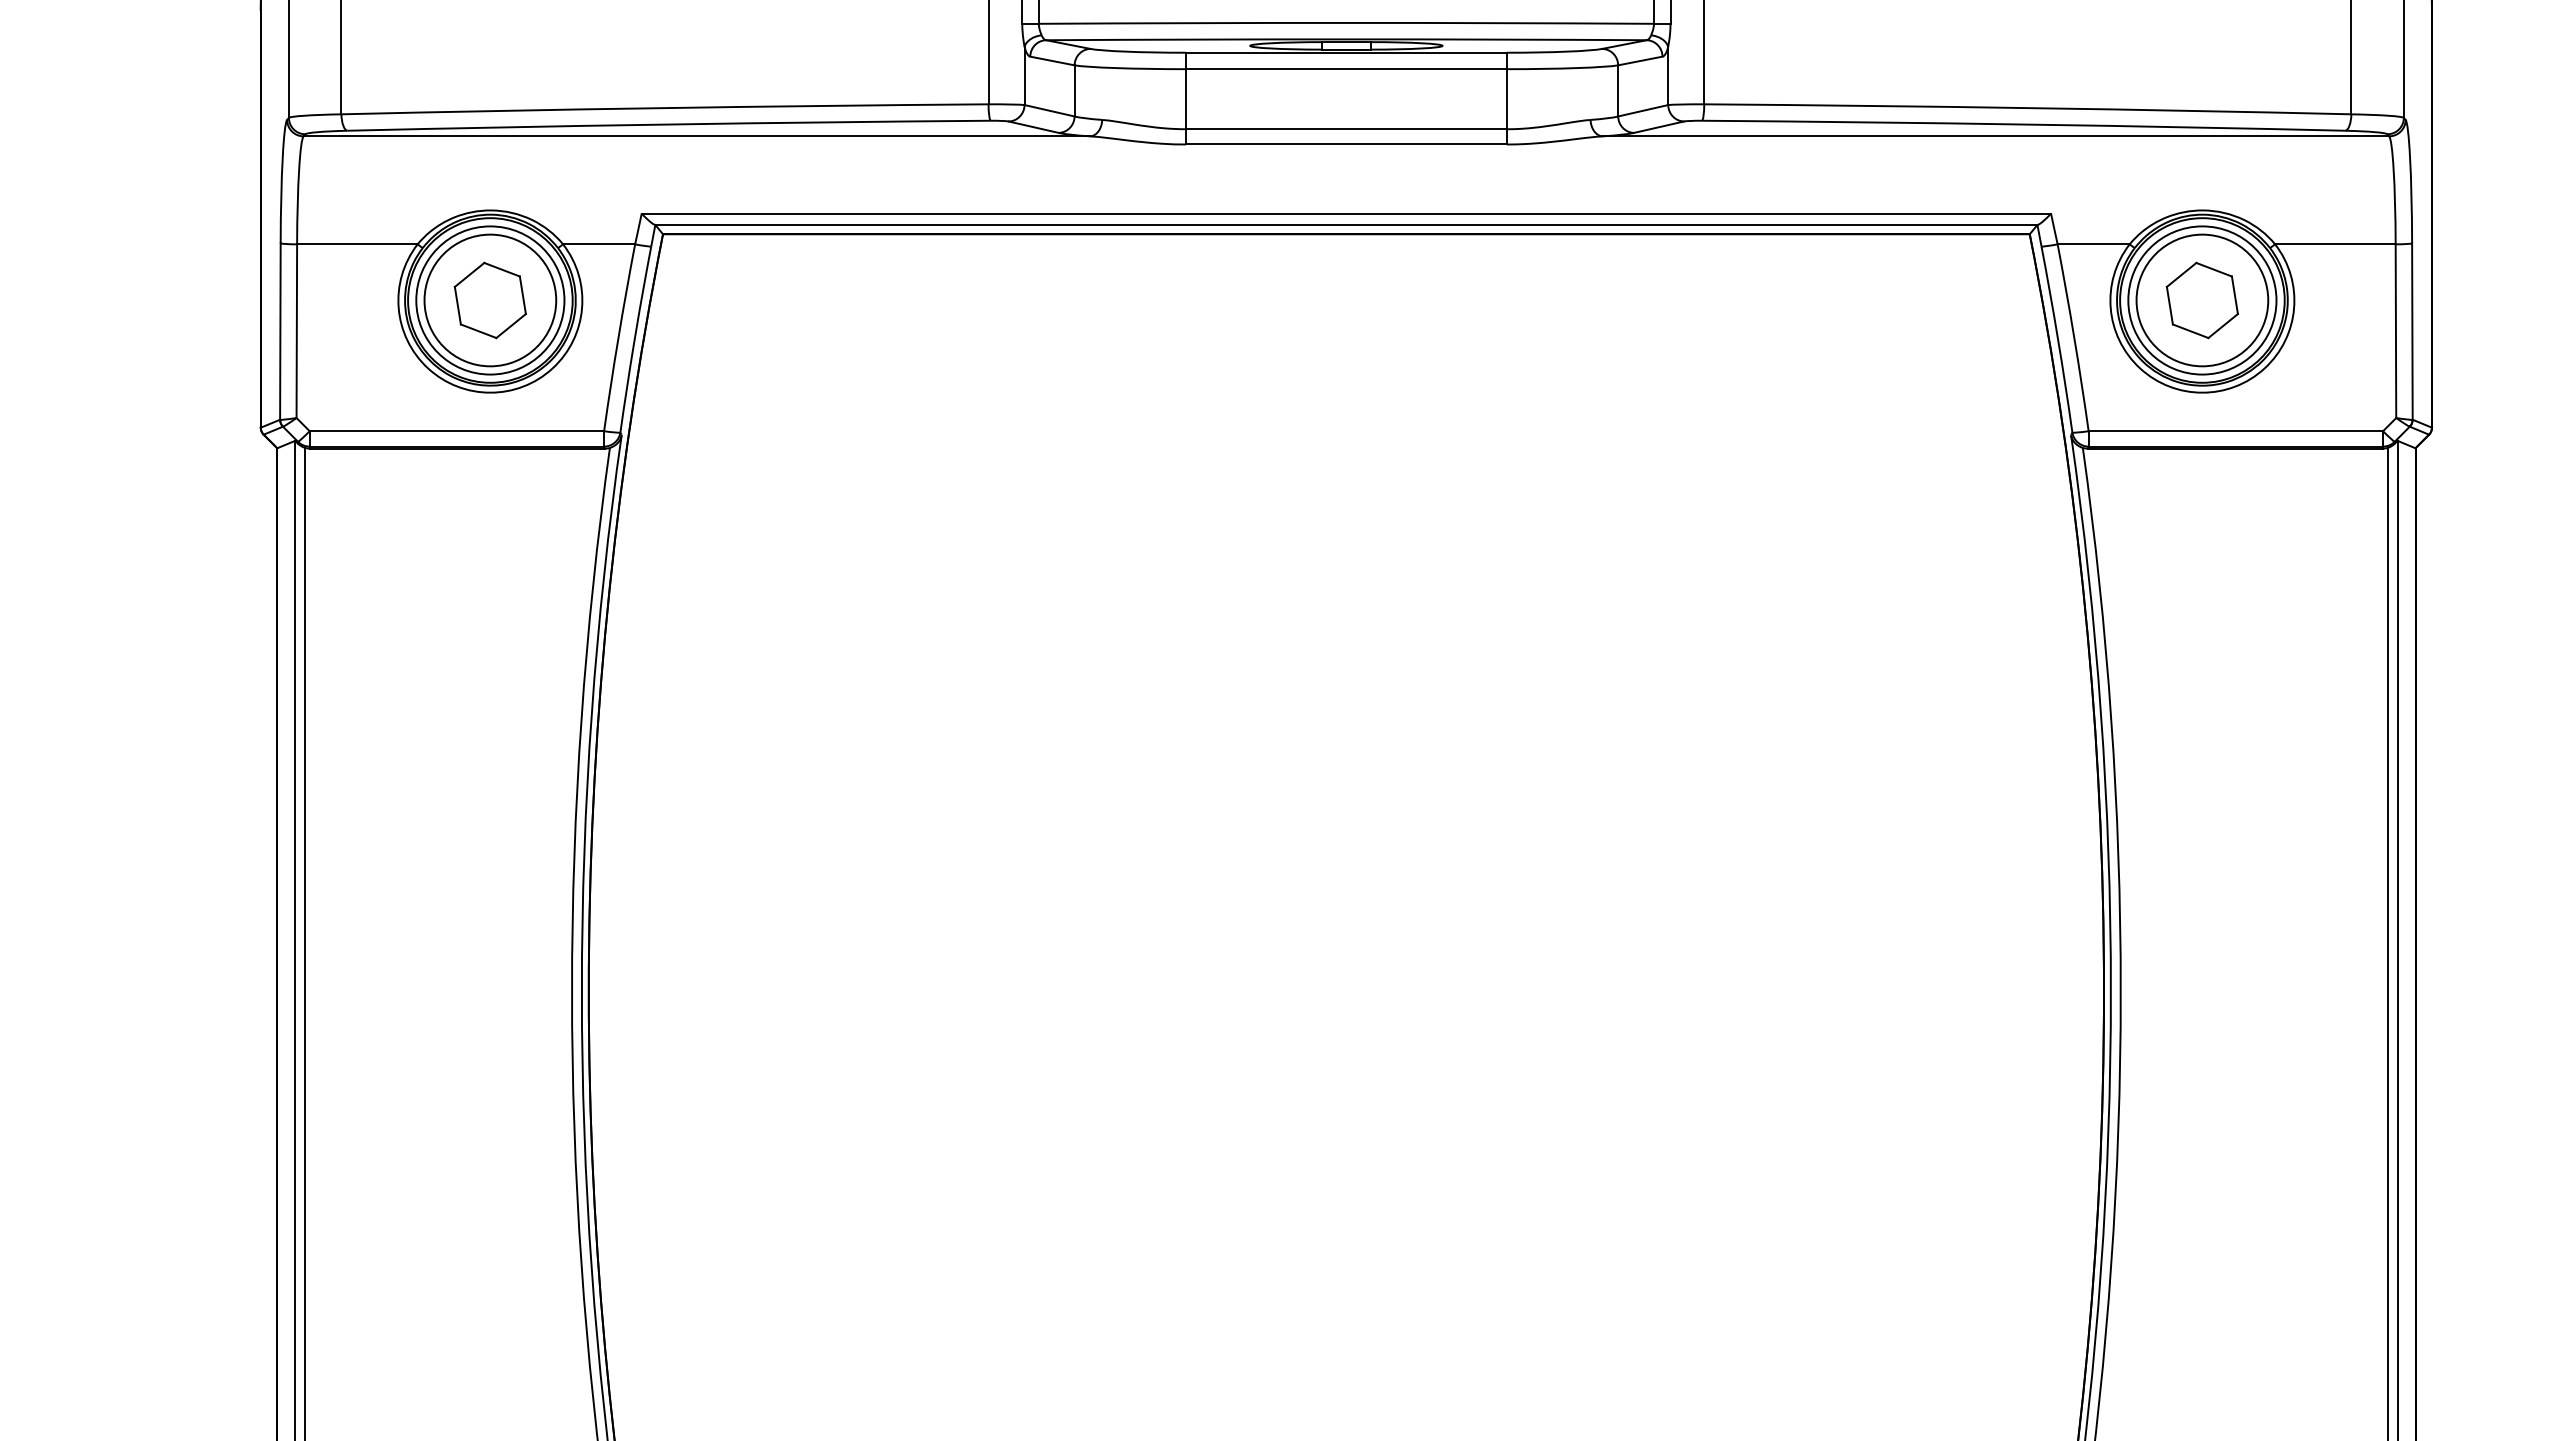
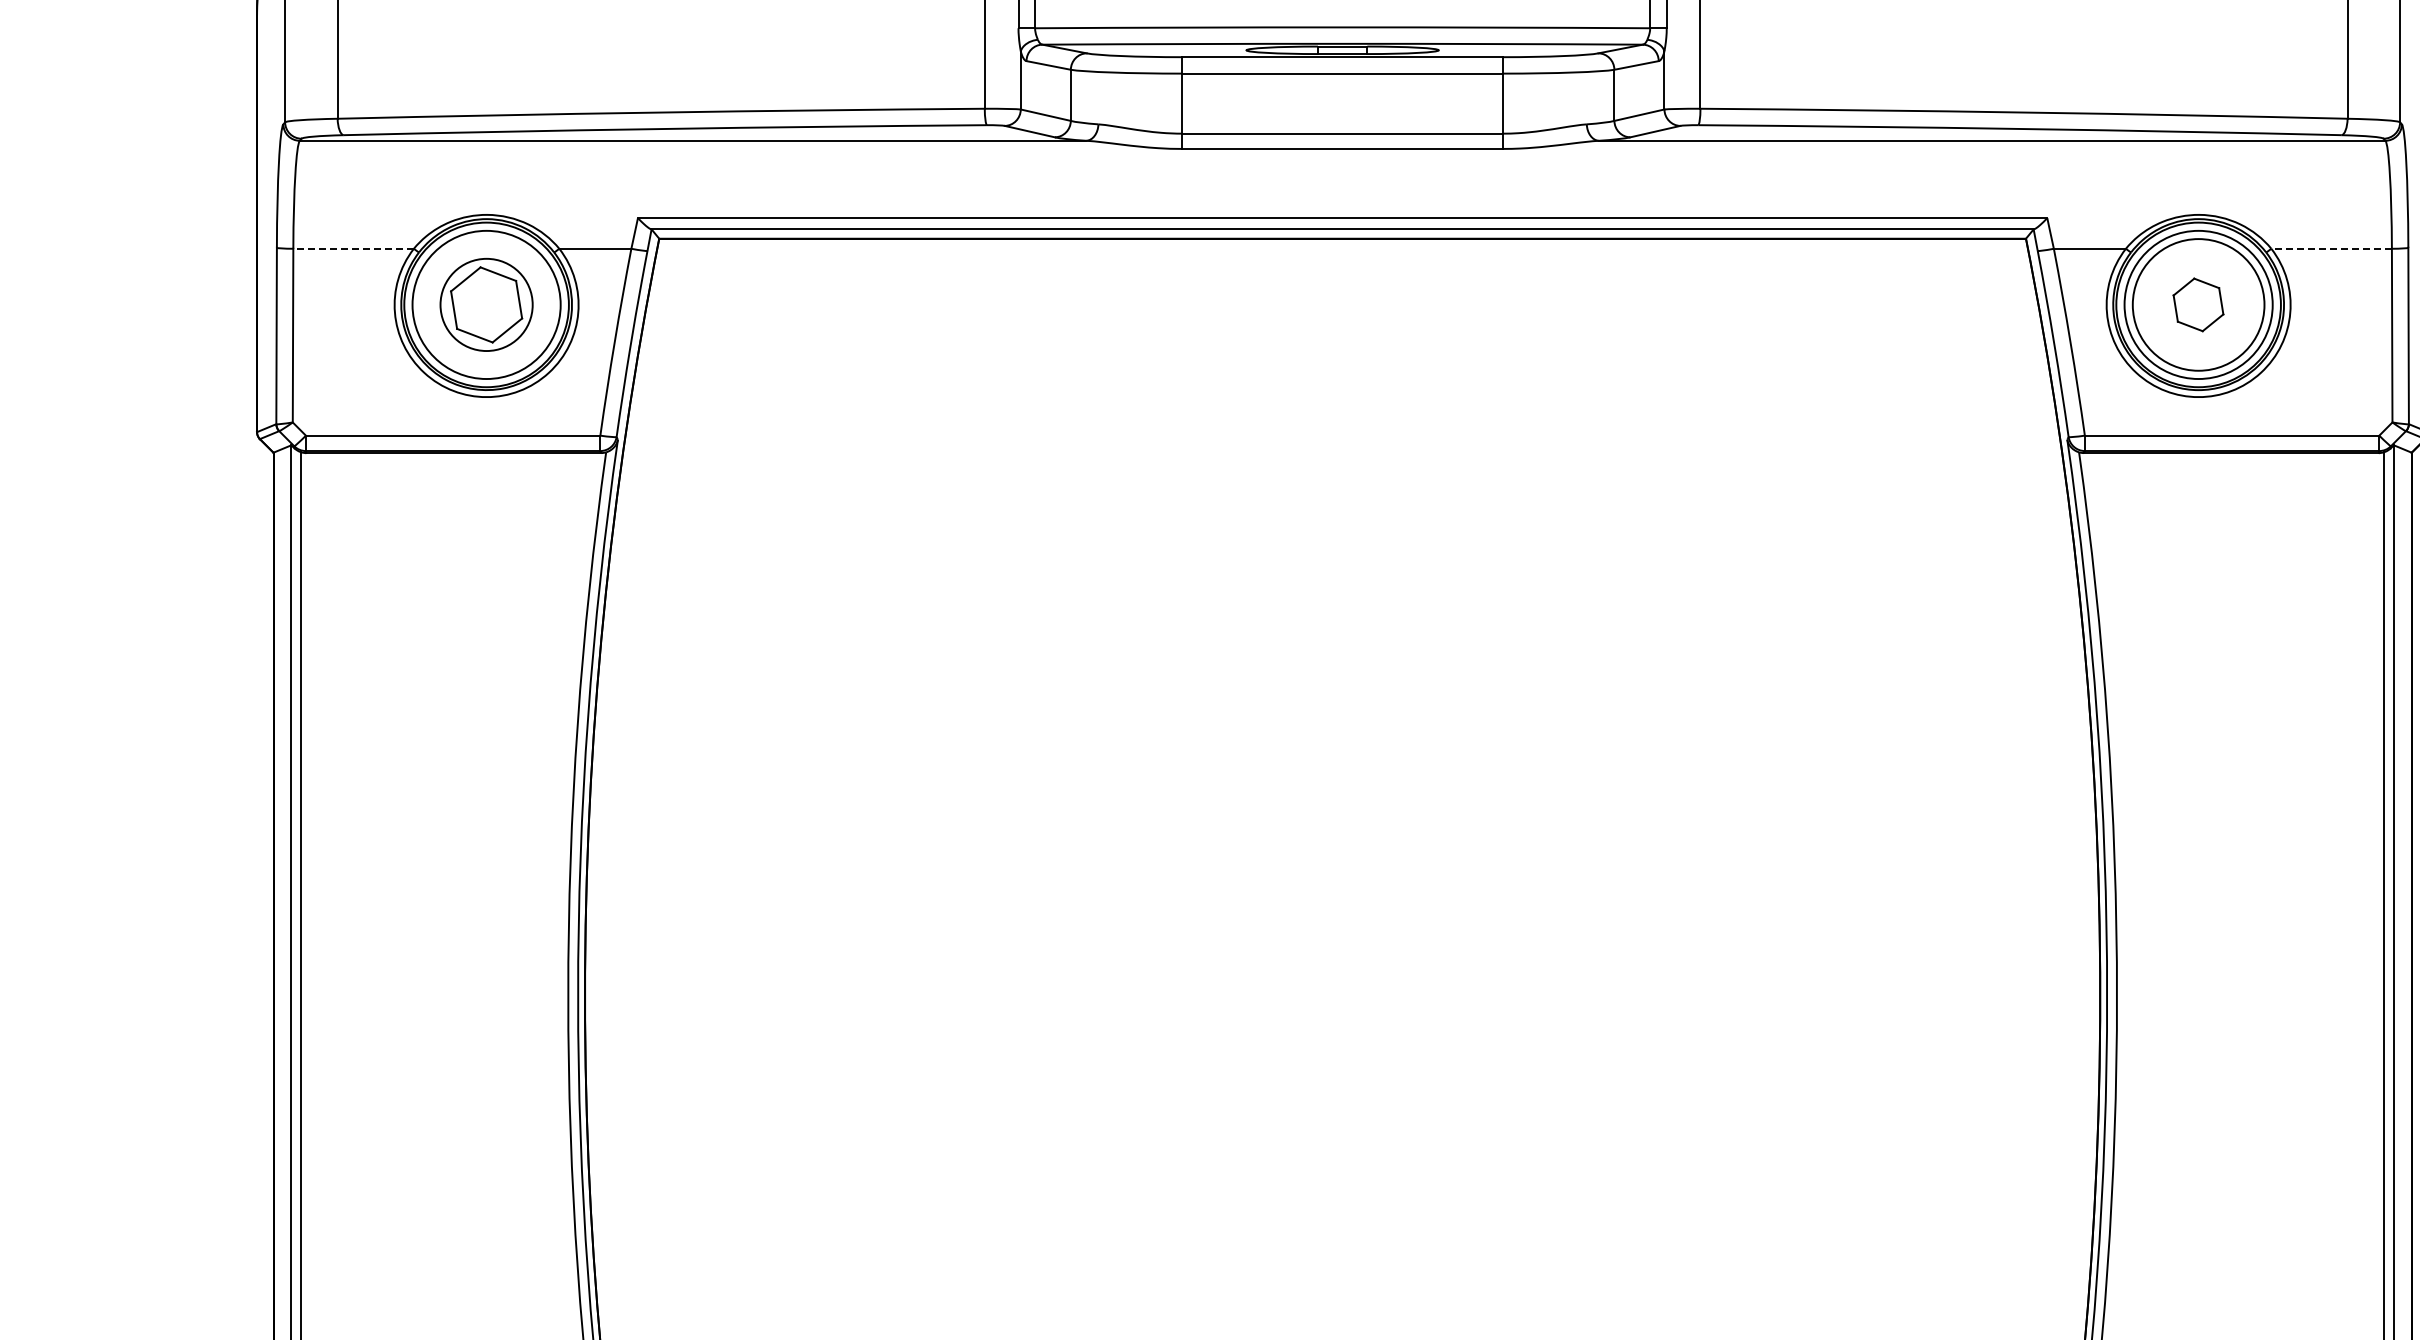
line: (356, 244) -> (352, 248), solid -> dashed
line: (2334, 244) -> (2330, 248), solid -> dashed
circle: (490, 300) -> (486, 304), size x0.7
part: (2201, 300) -> (2197, 304), size x0.7

